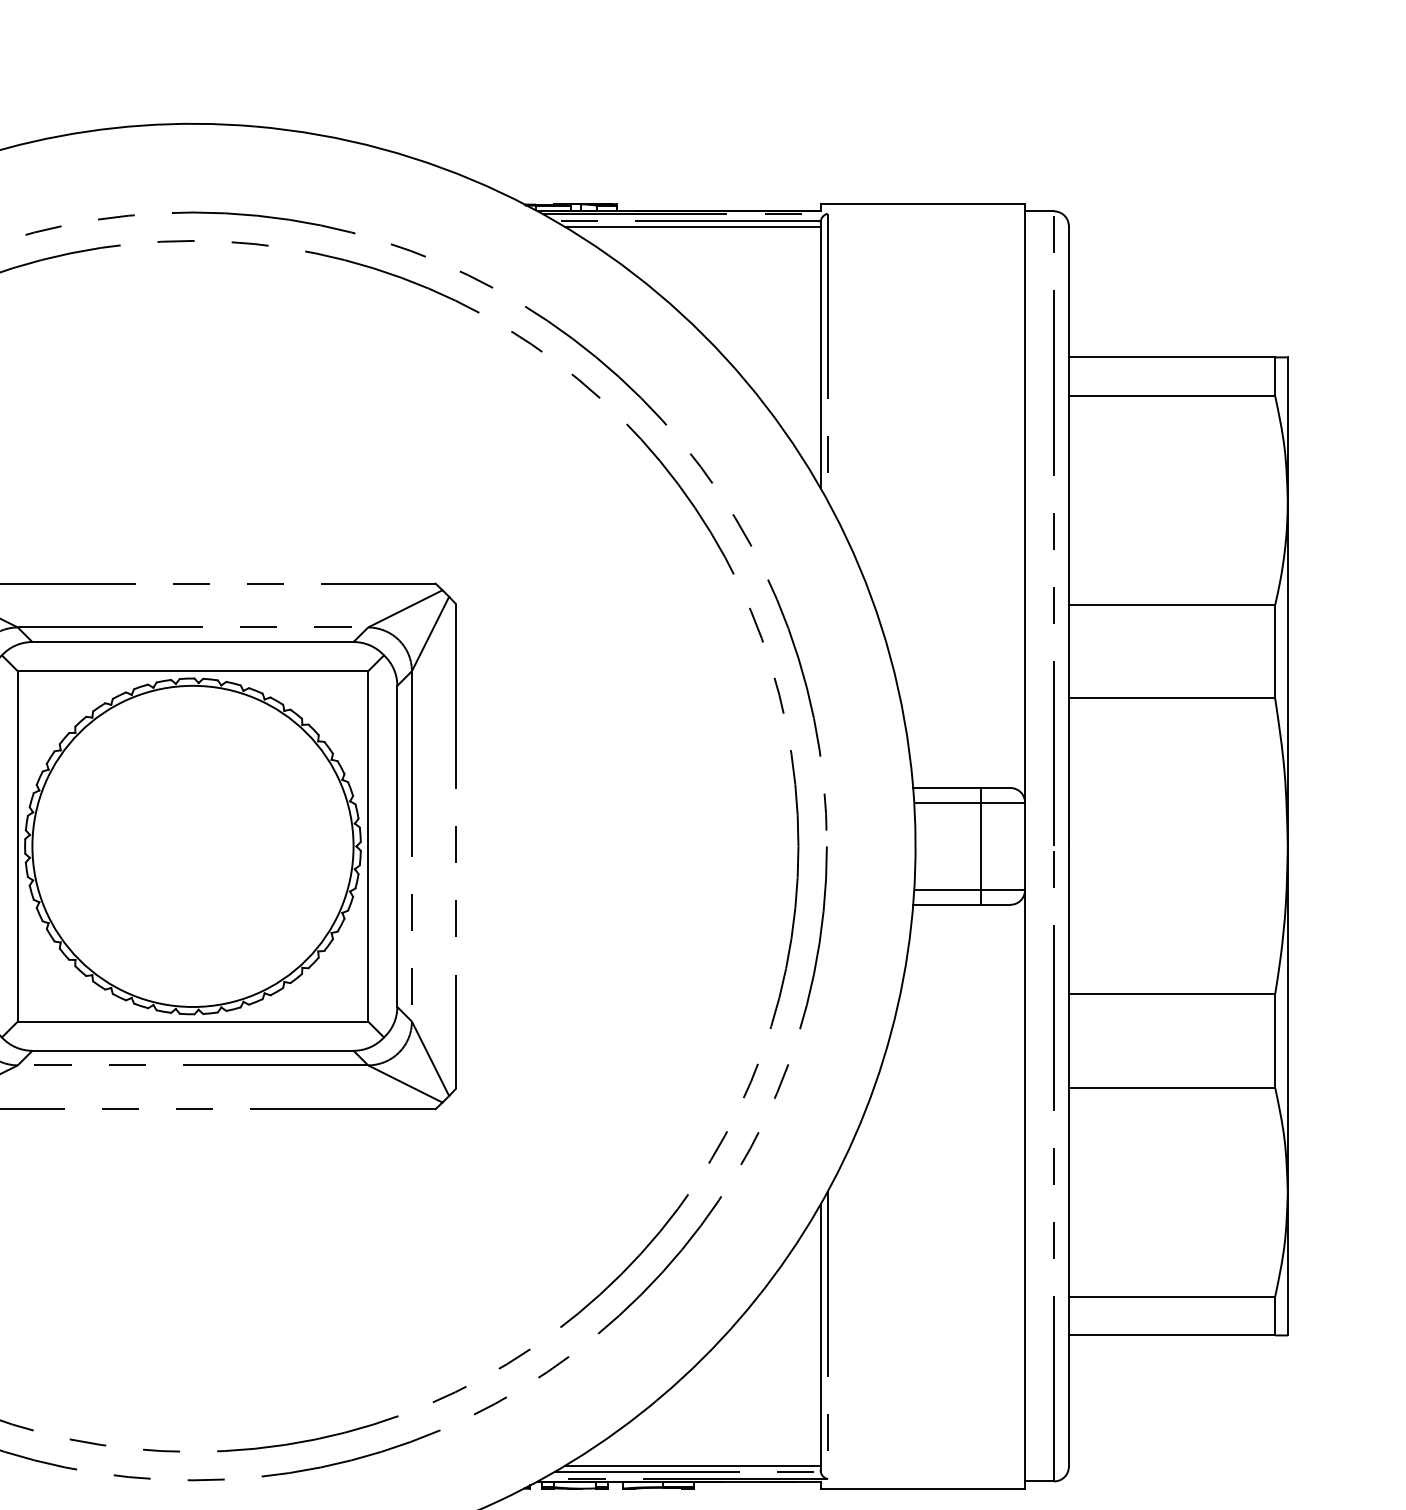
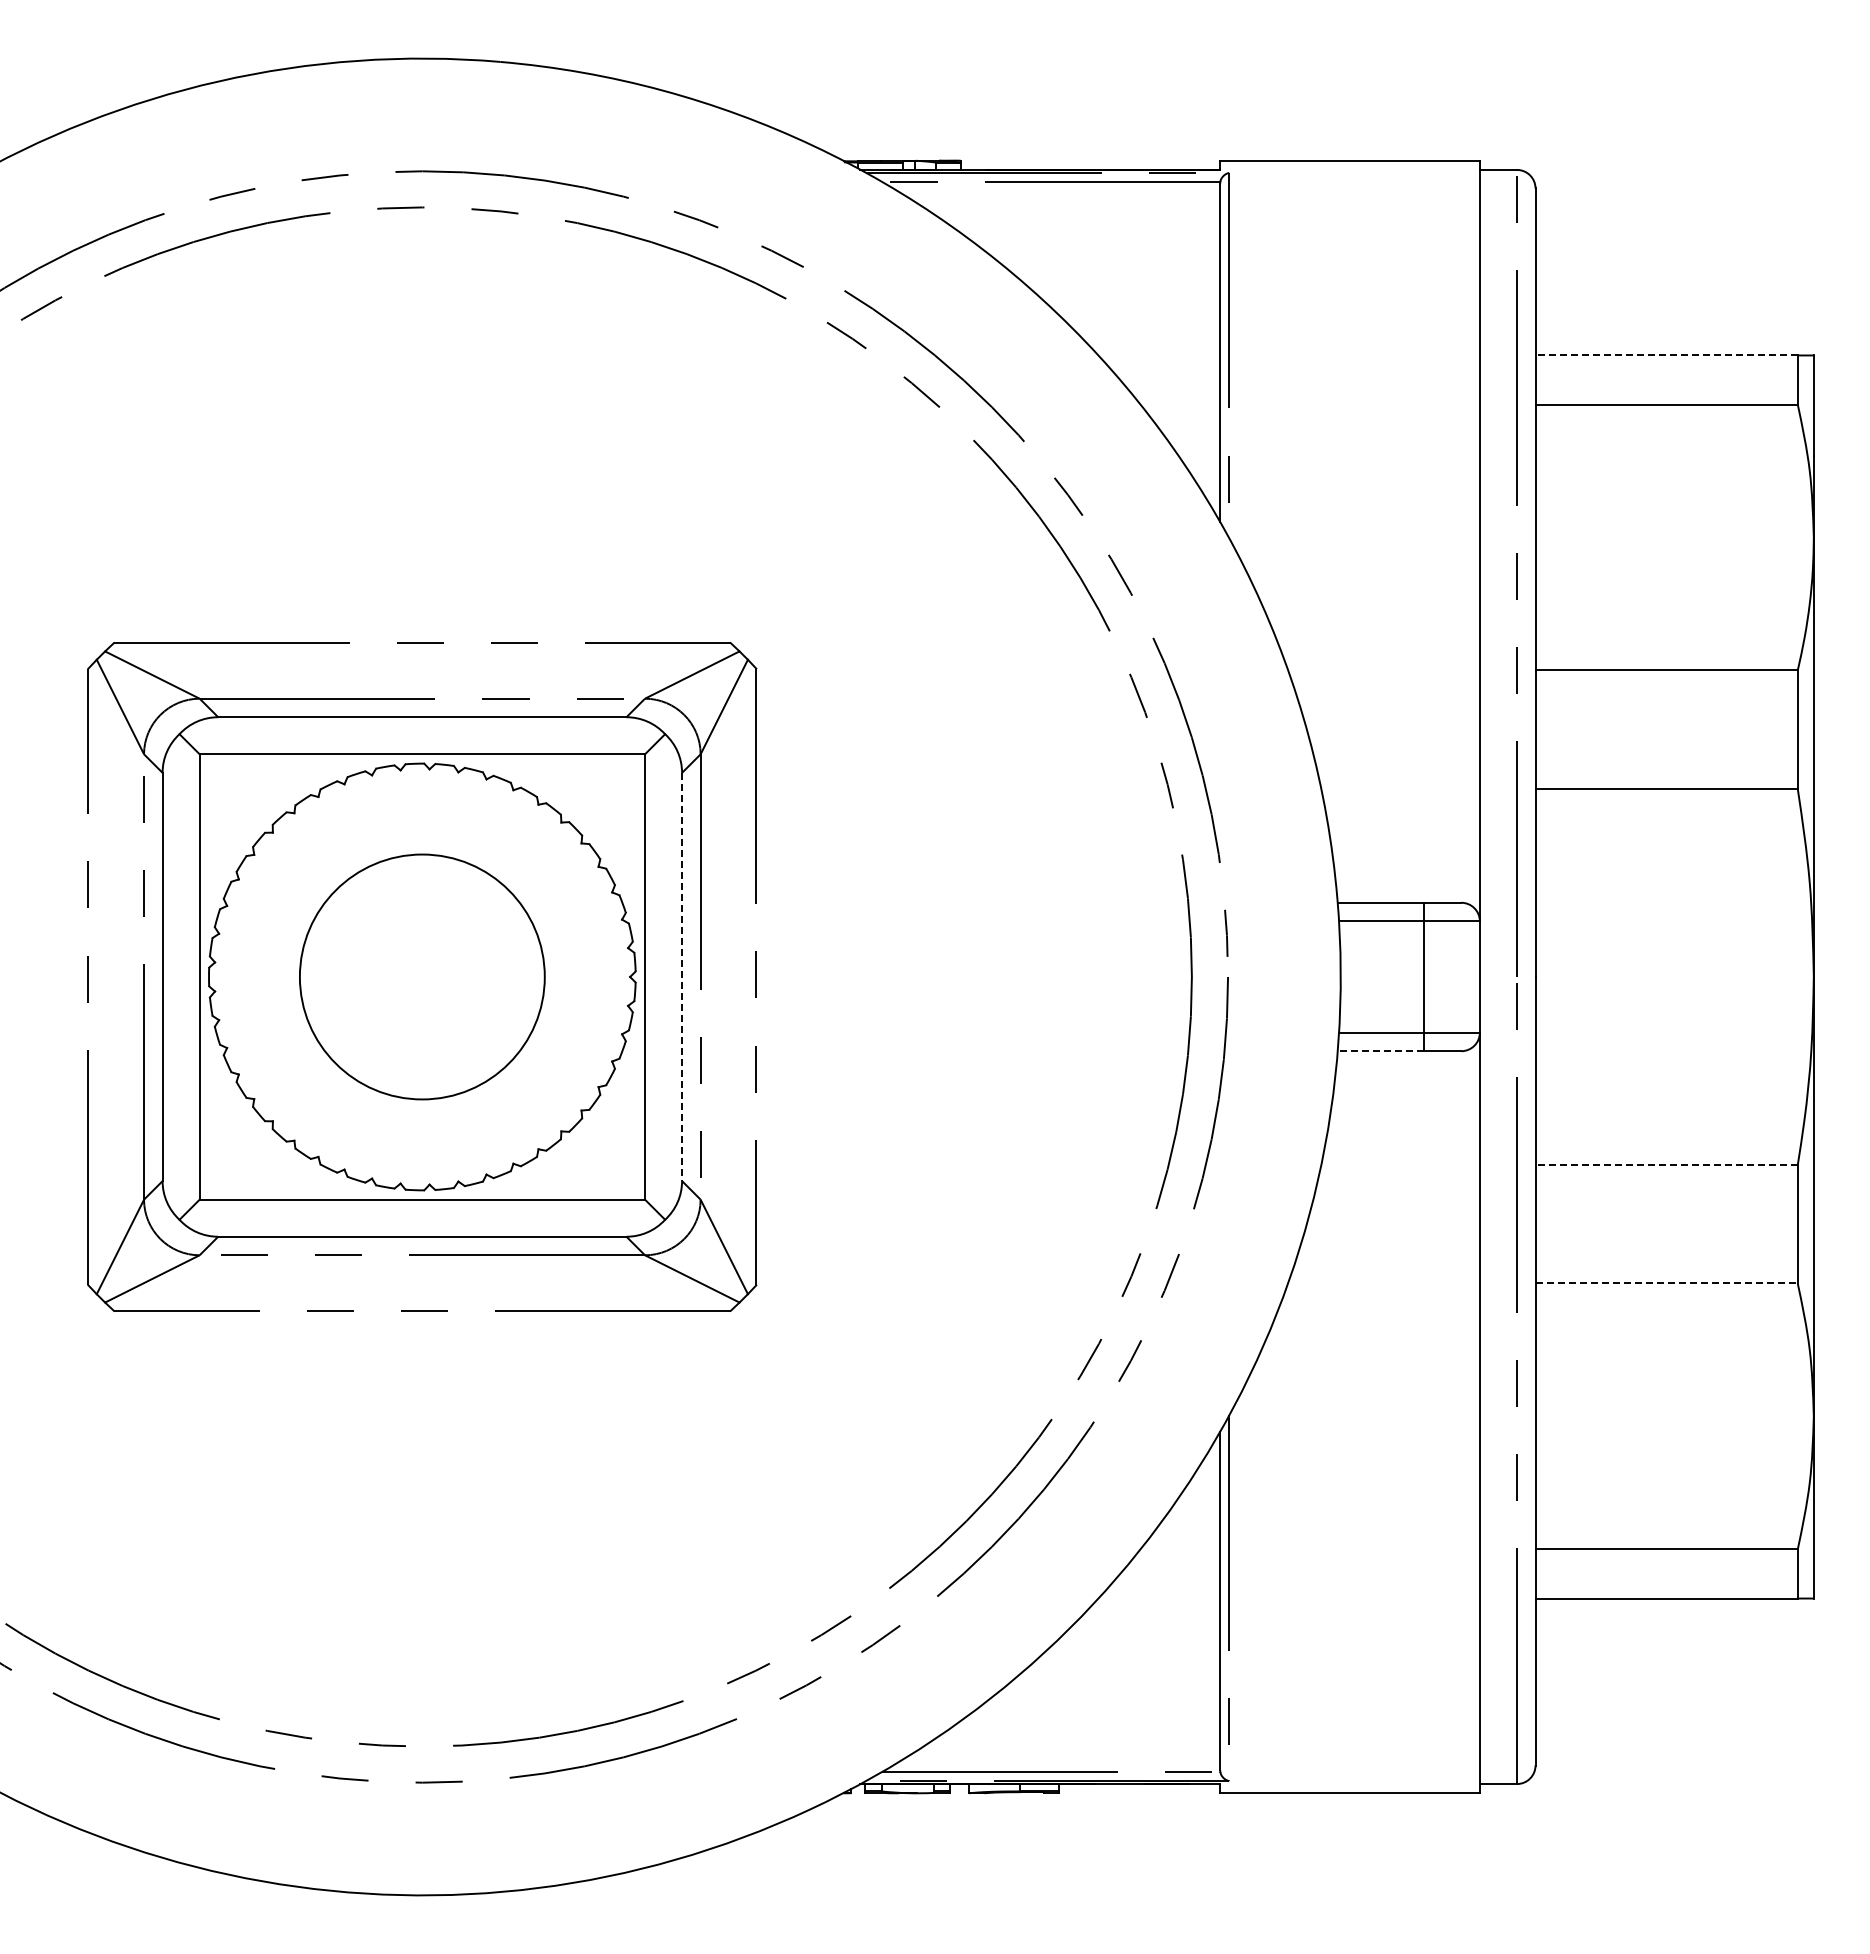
line: (692, 226) -> (1057, 189), removed
line: (1171, 357) -> (1666, 355), solid -> dashed
circle: (193, 846) -> (422, 976), size x0.6
line: (397, 846) -> (682, 977), solid -> dashed
line: (946, 905) -> (1380, 1051), solid -> dashed
line: (1171, 994) -> (1666, 1165), solid -> dashed
line: (1172, 1087) -> (1667, 1283), solid -> dashed
line: (692, 1466) -> (1057, 1764), removed

